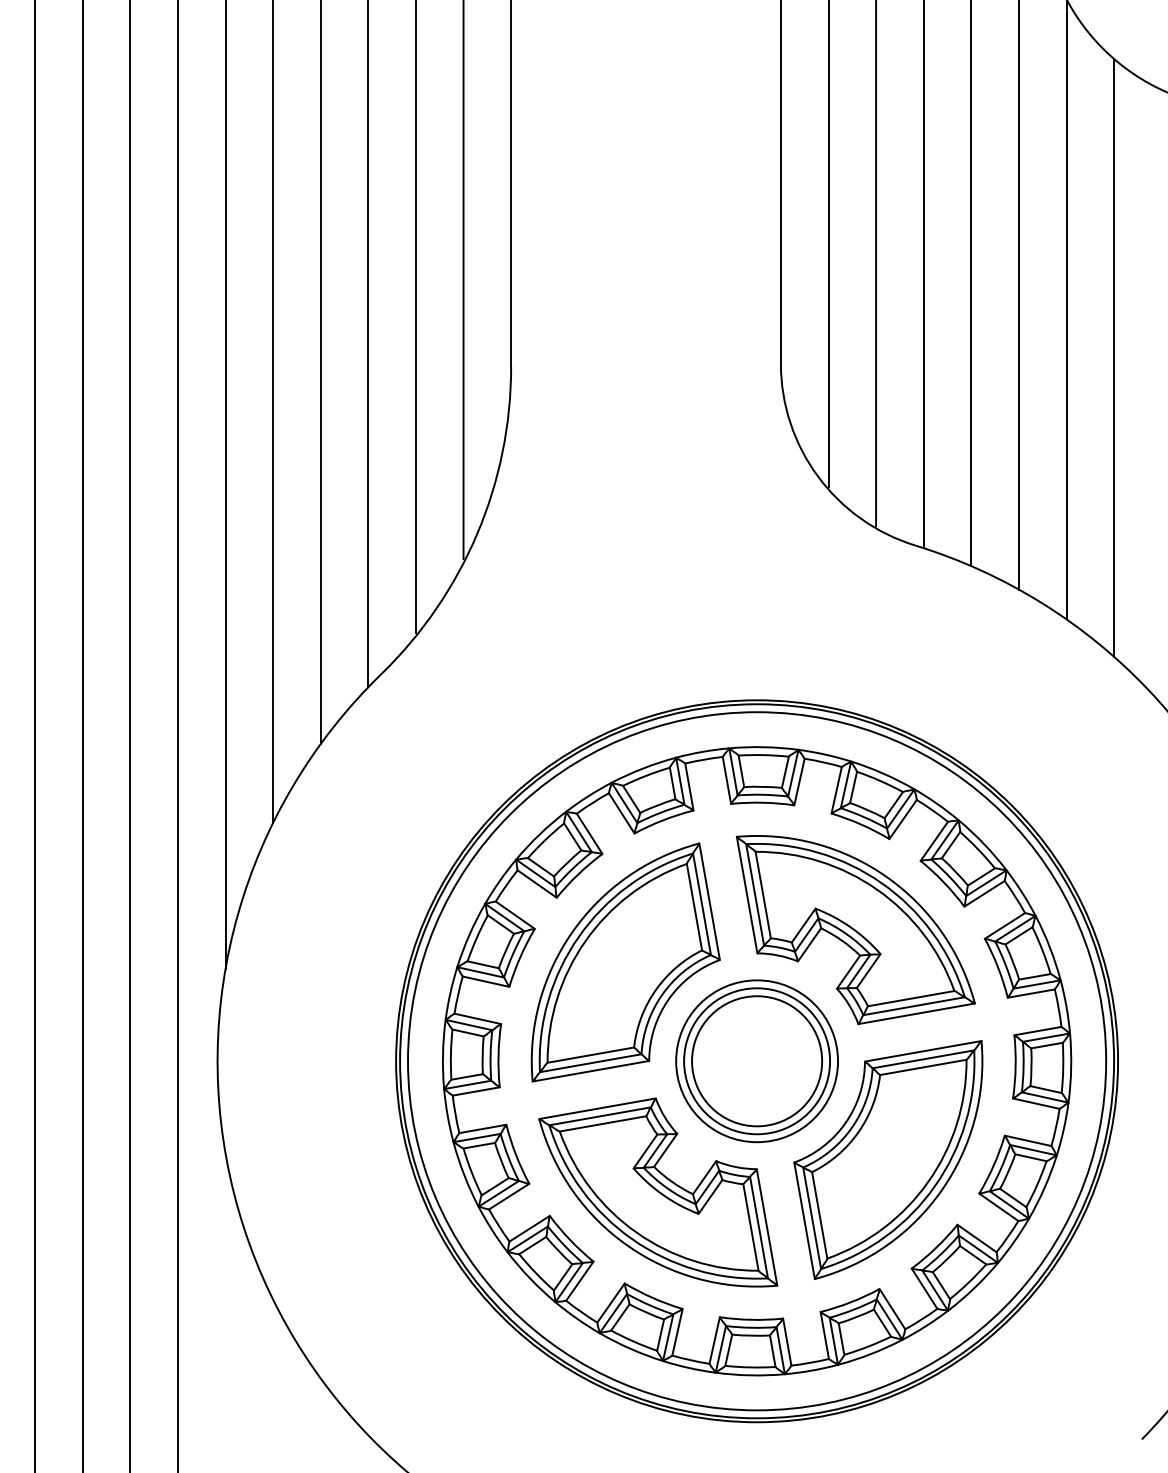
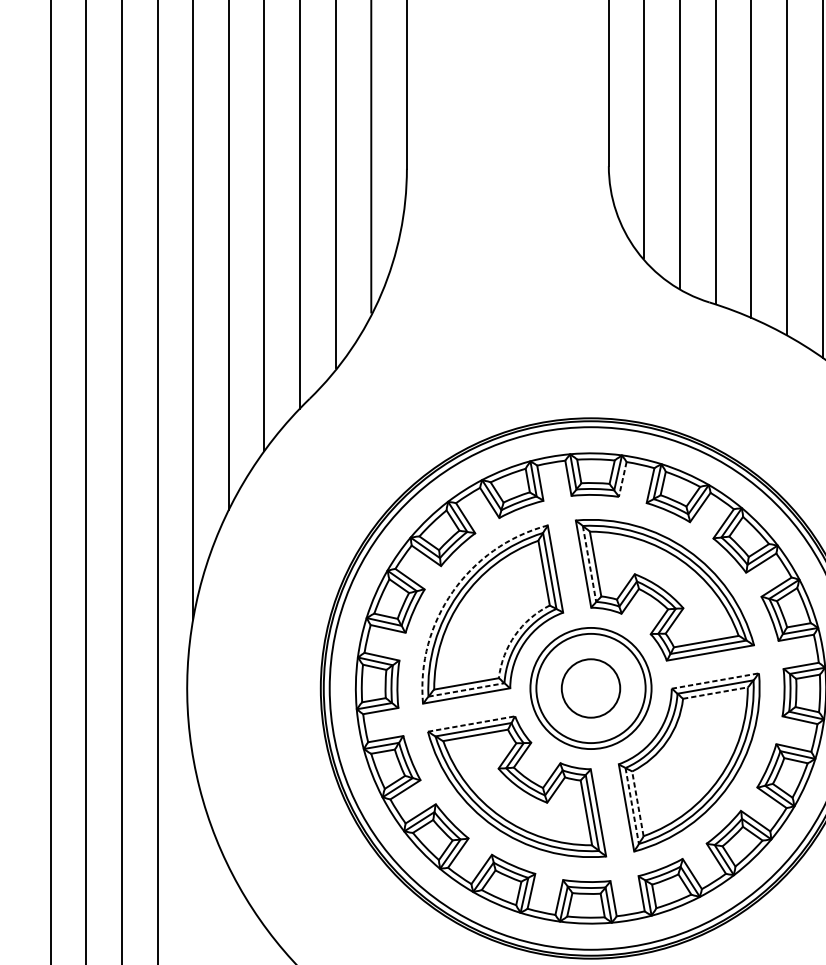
line: (799, 782) -> (622, 479), solid -> dashed
line: (755, 894) -> (589, 563), solid -> dashed
arc: (572, 932) -> (452, 592), solid -> dashed
arc: (655, 990) -> (514, 635), solid -> dashed
line: (923, 1051) -> (715, 681), solid -> dashed
circle: (757, 1061) -> (591, 688), size x0.6
line: (590, 1063) -> (466, 690), solid -> dashed
line: (923, 1067) -> (715, 693), solid -> dashed
line: (598, 1108) -> (472, 723), solid -> dashed
line: (819, 1215) -> (637, 803), solid -> dashed
line: (812, 1218) -> (632, 806), solid -> dashed

